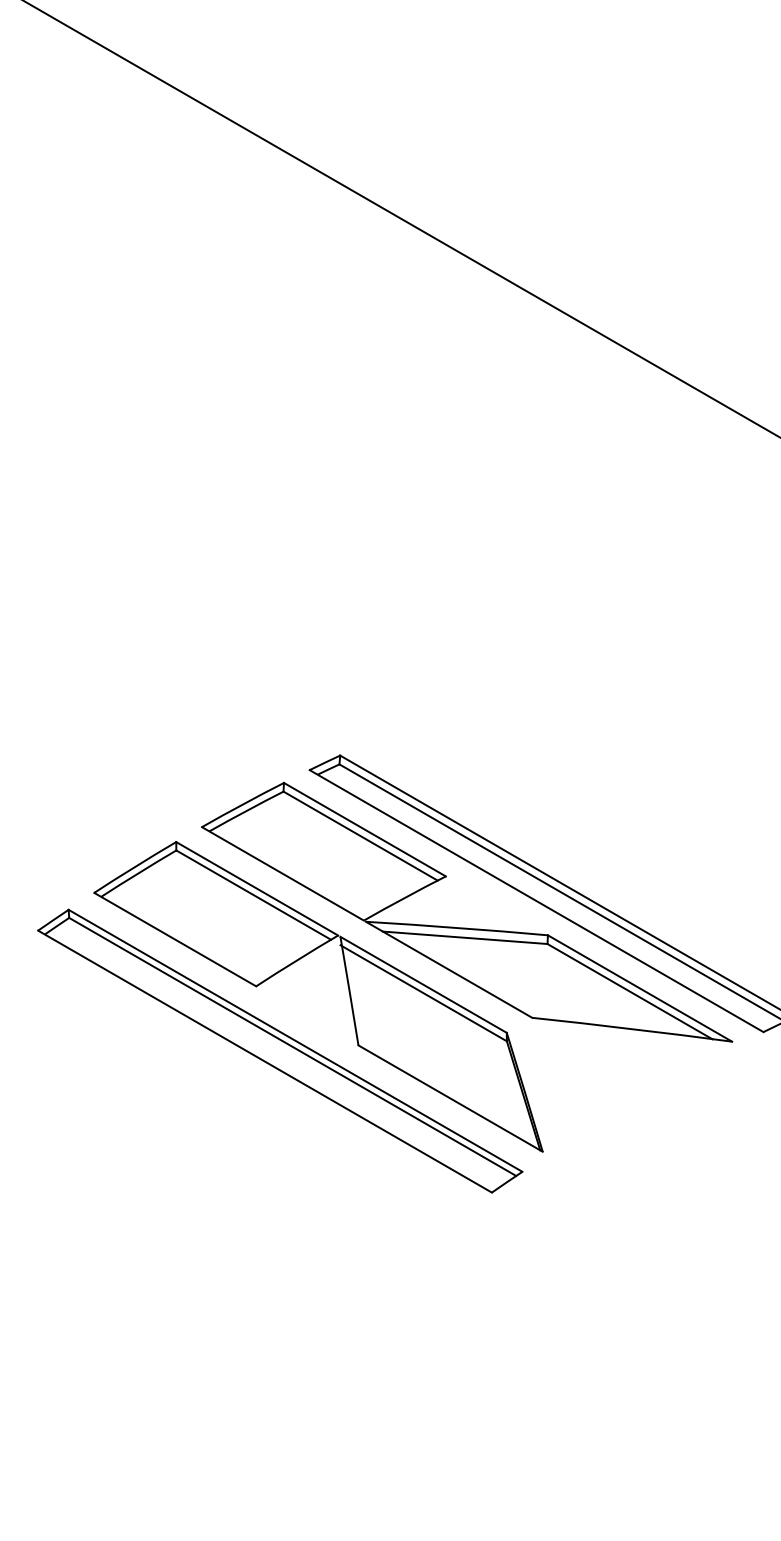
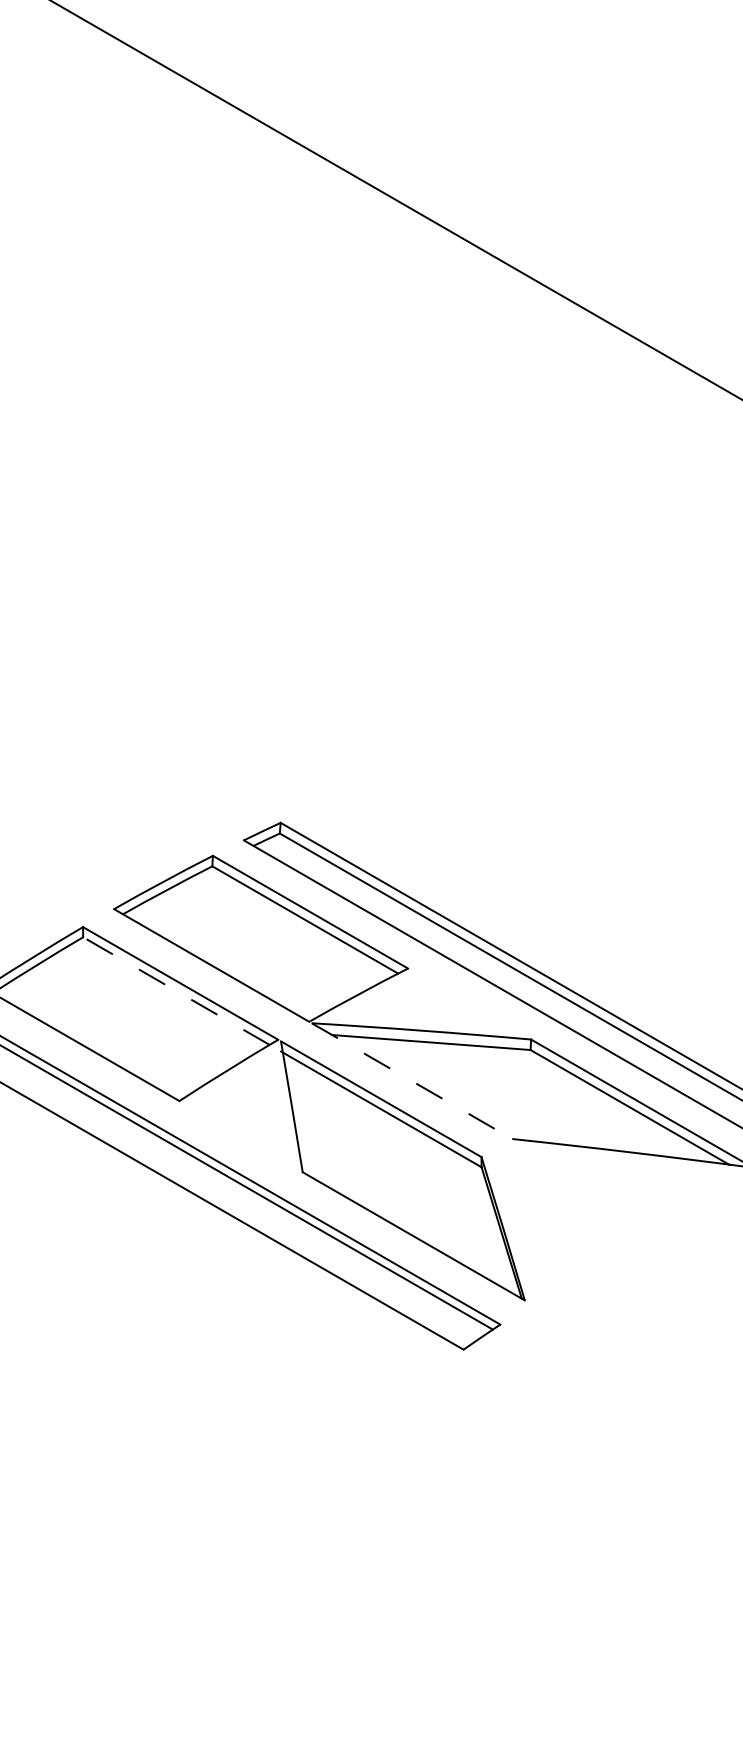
line: (253, 894) -> (176, 990), solid -> dashed
line: (449, 970) -> (412, 1081), solid -> dashed

